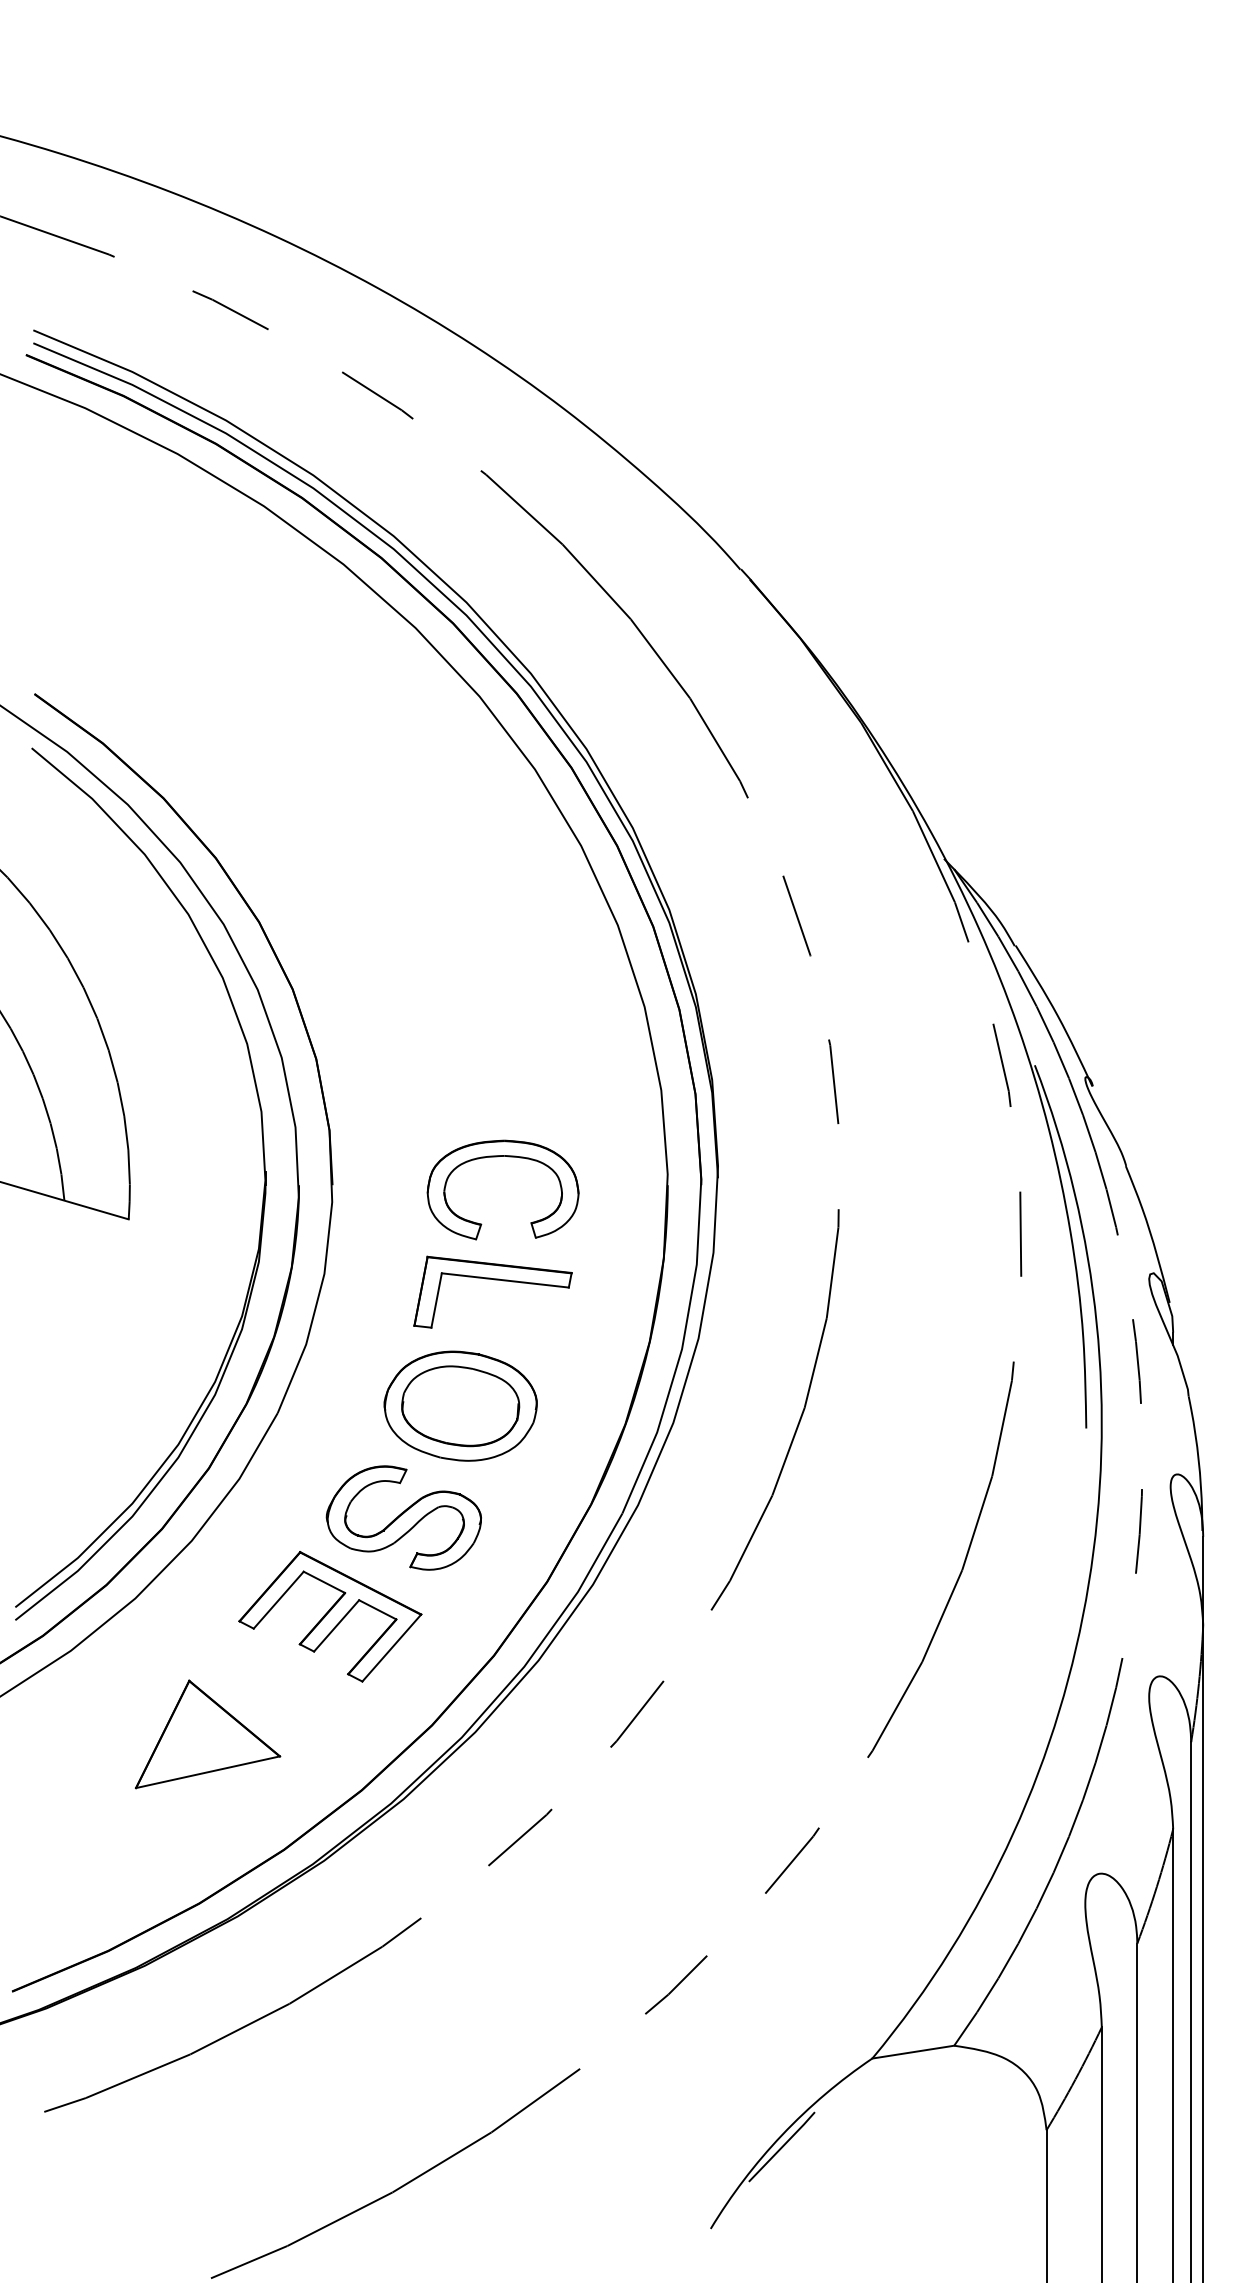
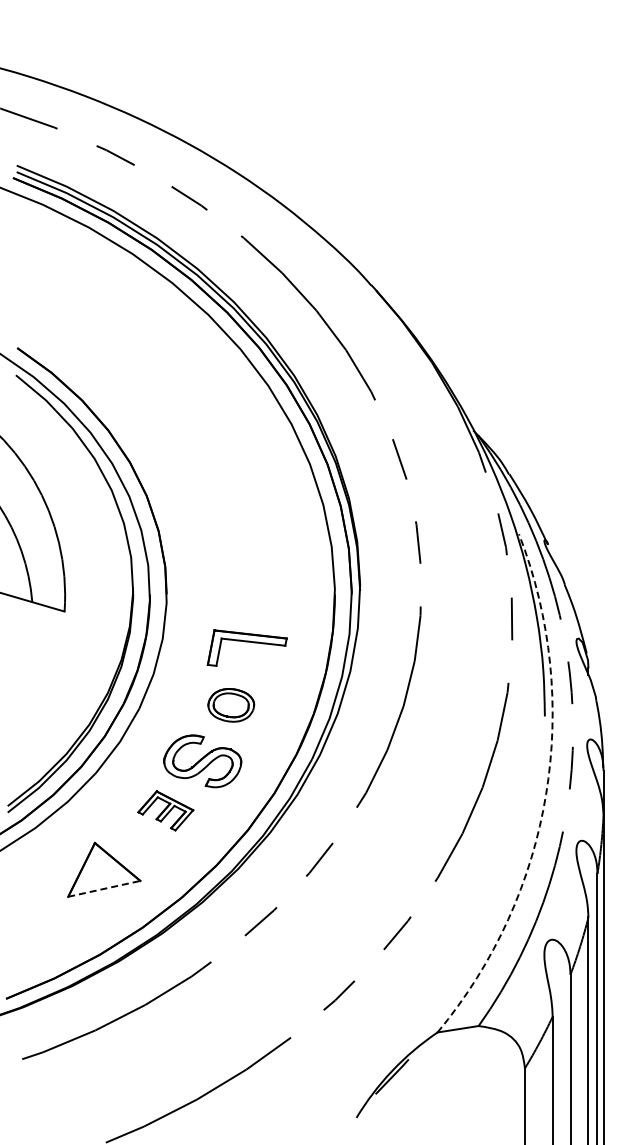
part: (503, 1157) -> (252, 580), removed
part: (461, 1406) -> (231, 705), size x0.6
arc: (1089, 1584) -> (546, 794), solid -> dashed
part: (329, 1616) -> (165, 810), size x0.6
line: (208, 1771) -> (104, 888), solid -> dashed

